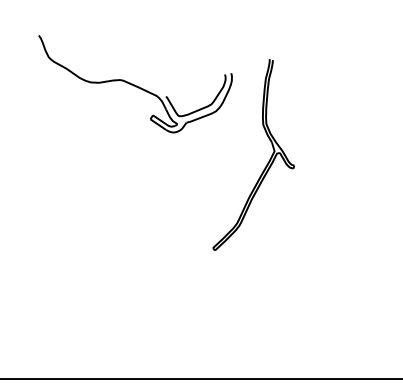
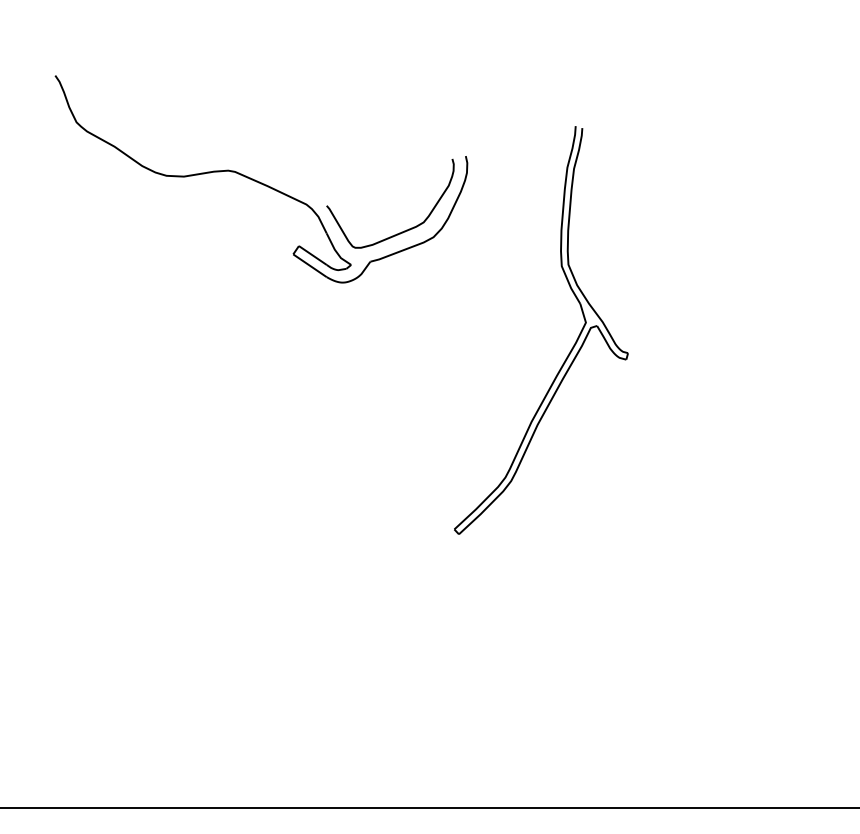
part: (135, 84) -> (261, 180), moved

